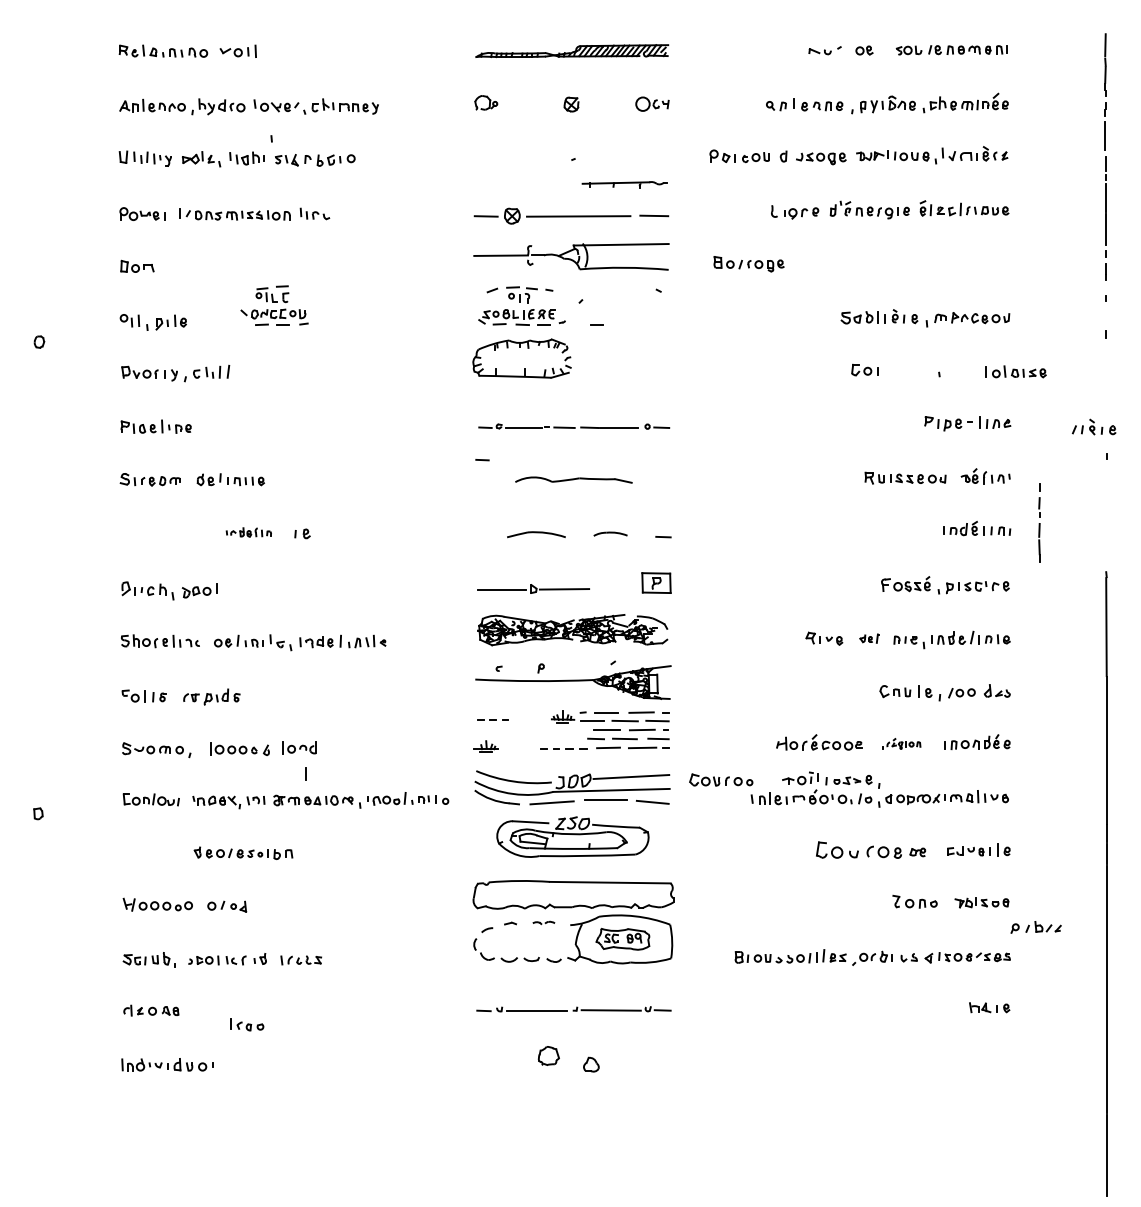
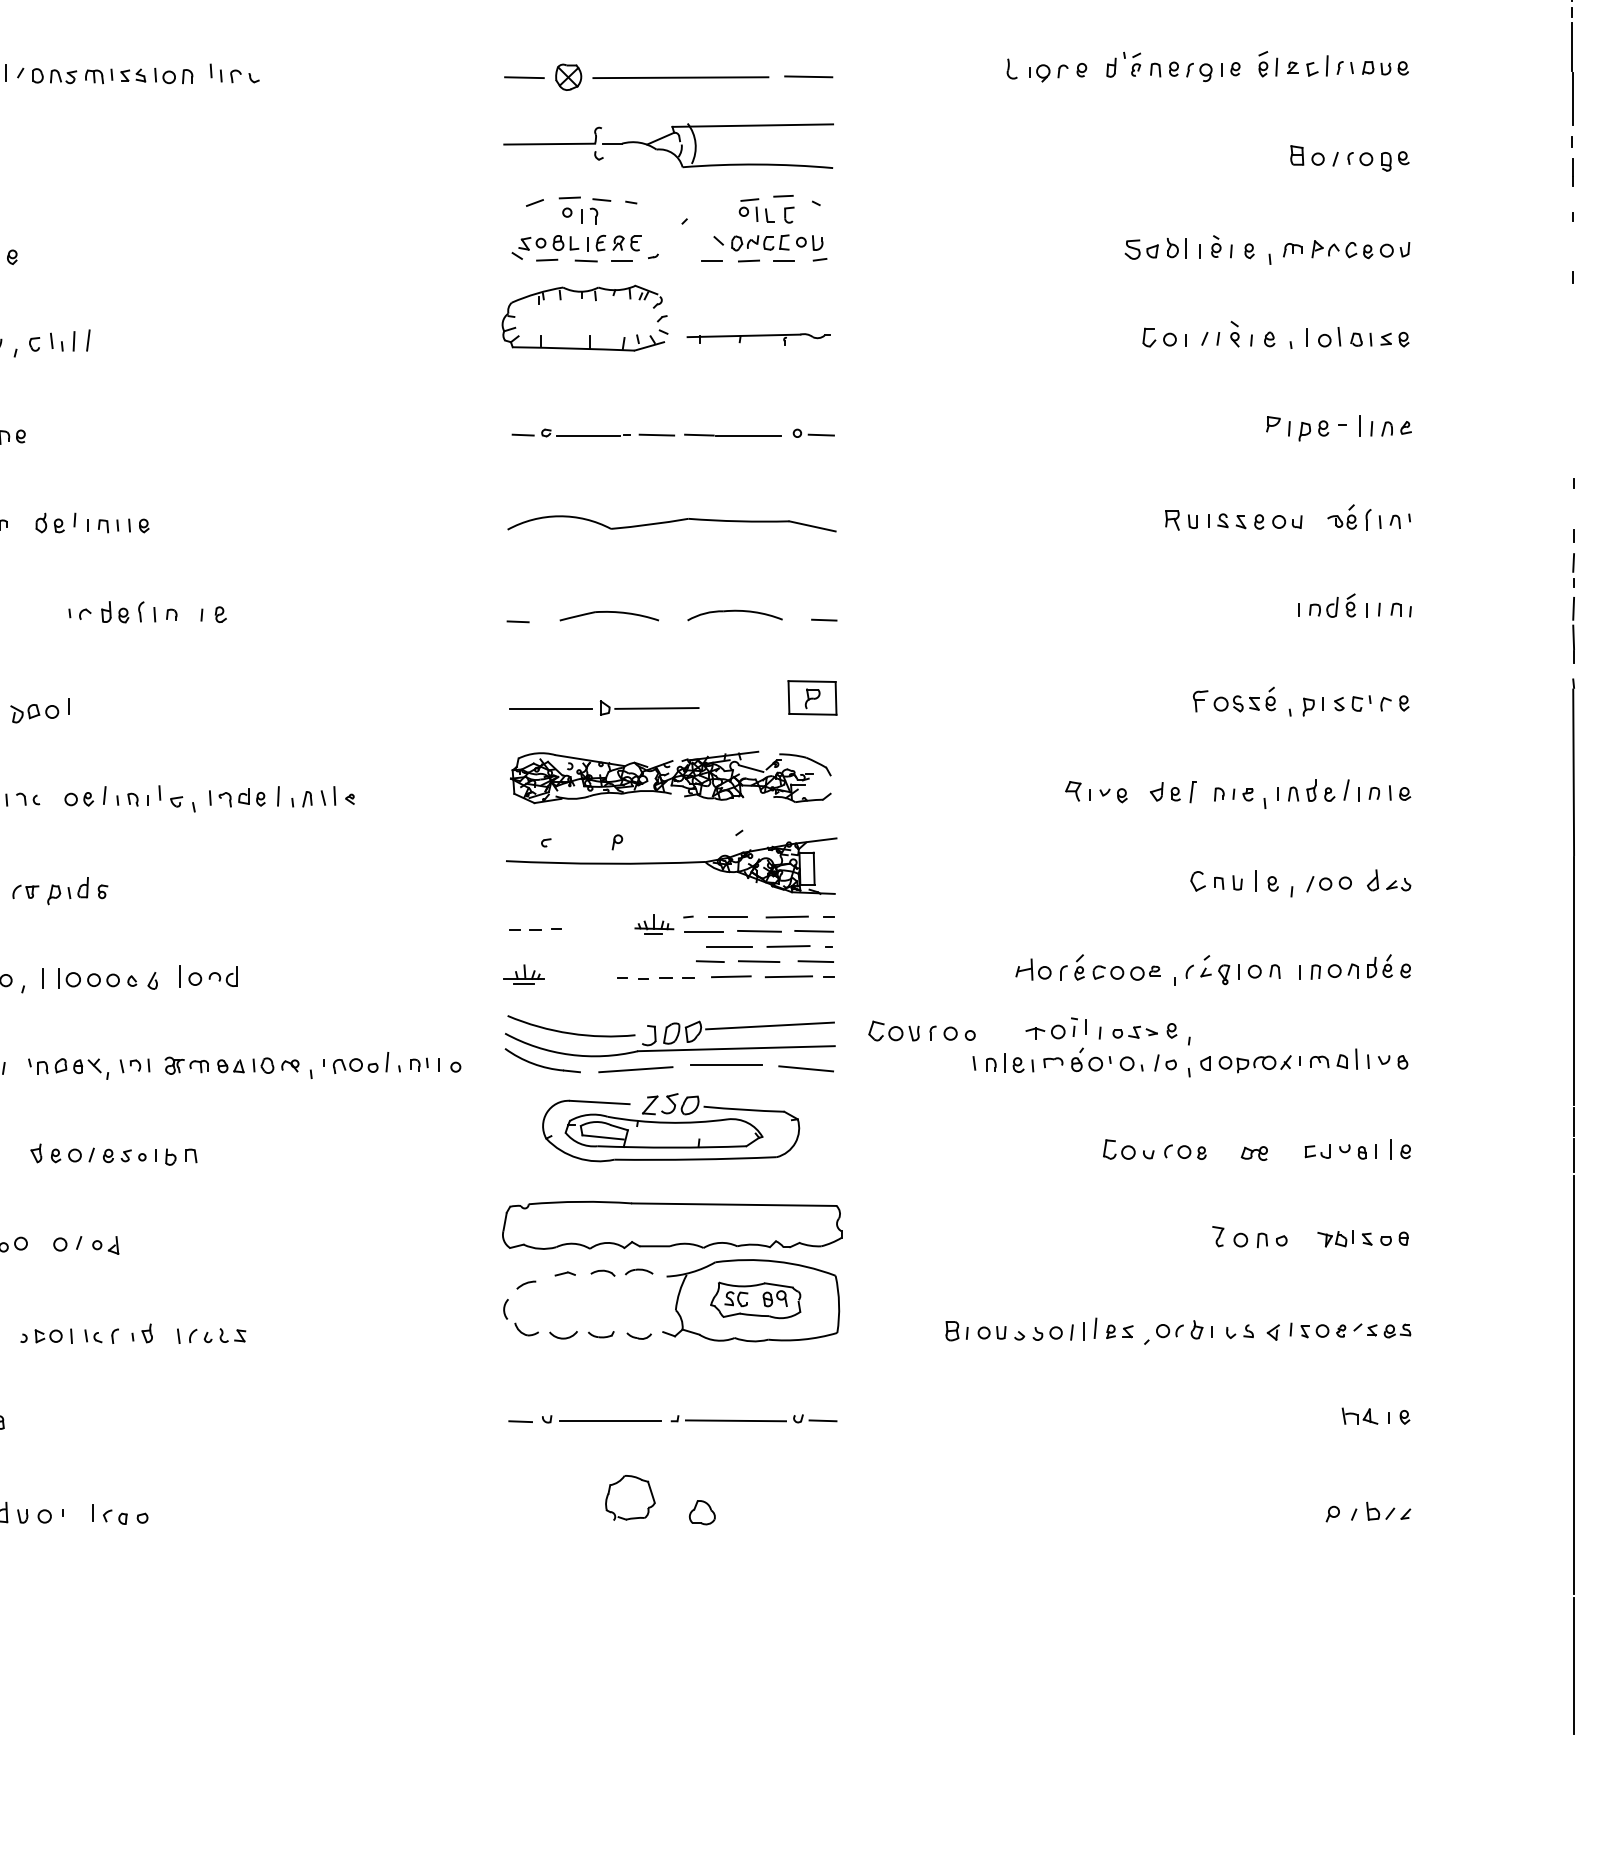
part: (624, 184) -> (758, 338), moved
part: (748, 264) -> (1348, 158), moved
part: (274, 305) -> (770, 228), moved
part: (1015, 371) -> (1357, 336), moved
part: (1094, 426) -> (1238, 333), moved
line: (482, 460) -> (518, 622), moved
part: (573, 479) -> (672, 522), size x1.67
line: (1039, 523) -> (1573, 597), moved
part: (248, 532) -> (122, 612), size x1.43
part: (610, 533) -> (734, 614), size x1.67
part: (869, 638) -> (1172, 791), size x1.43
part: (901, 743) -> (1226, 969), size x1.67
line: (305, 773) -> (42, 977), moved
part: (858, 849) -> (1154, 1148), size x0.71
part: (543, 922) -> (621, 1272), size x1.67
part: (1035, 927) -> (1367, 1512), moved
part: (247, 1024) -> (120, 1513), moved
part: (548, 1055) -> (629, 1497), size x1.43

